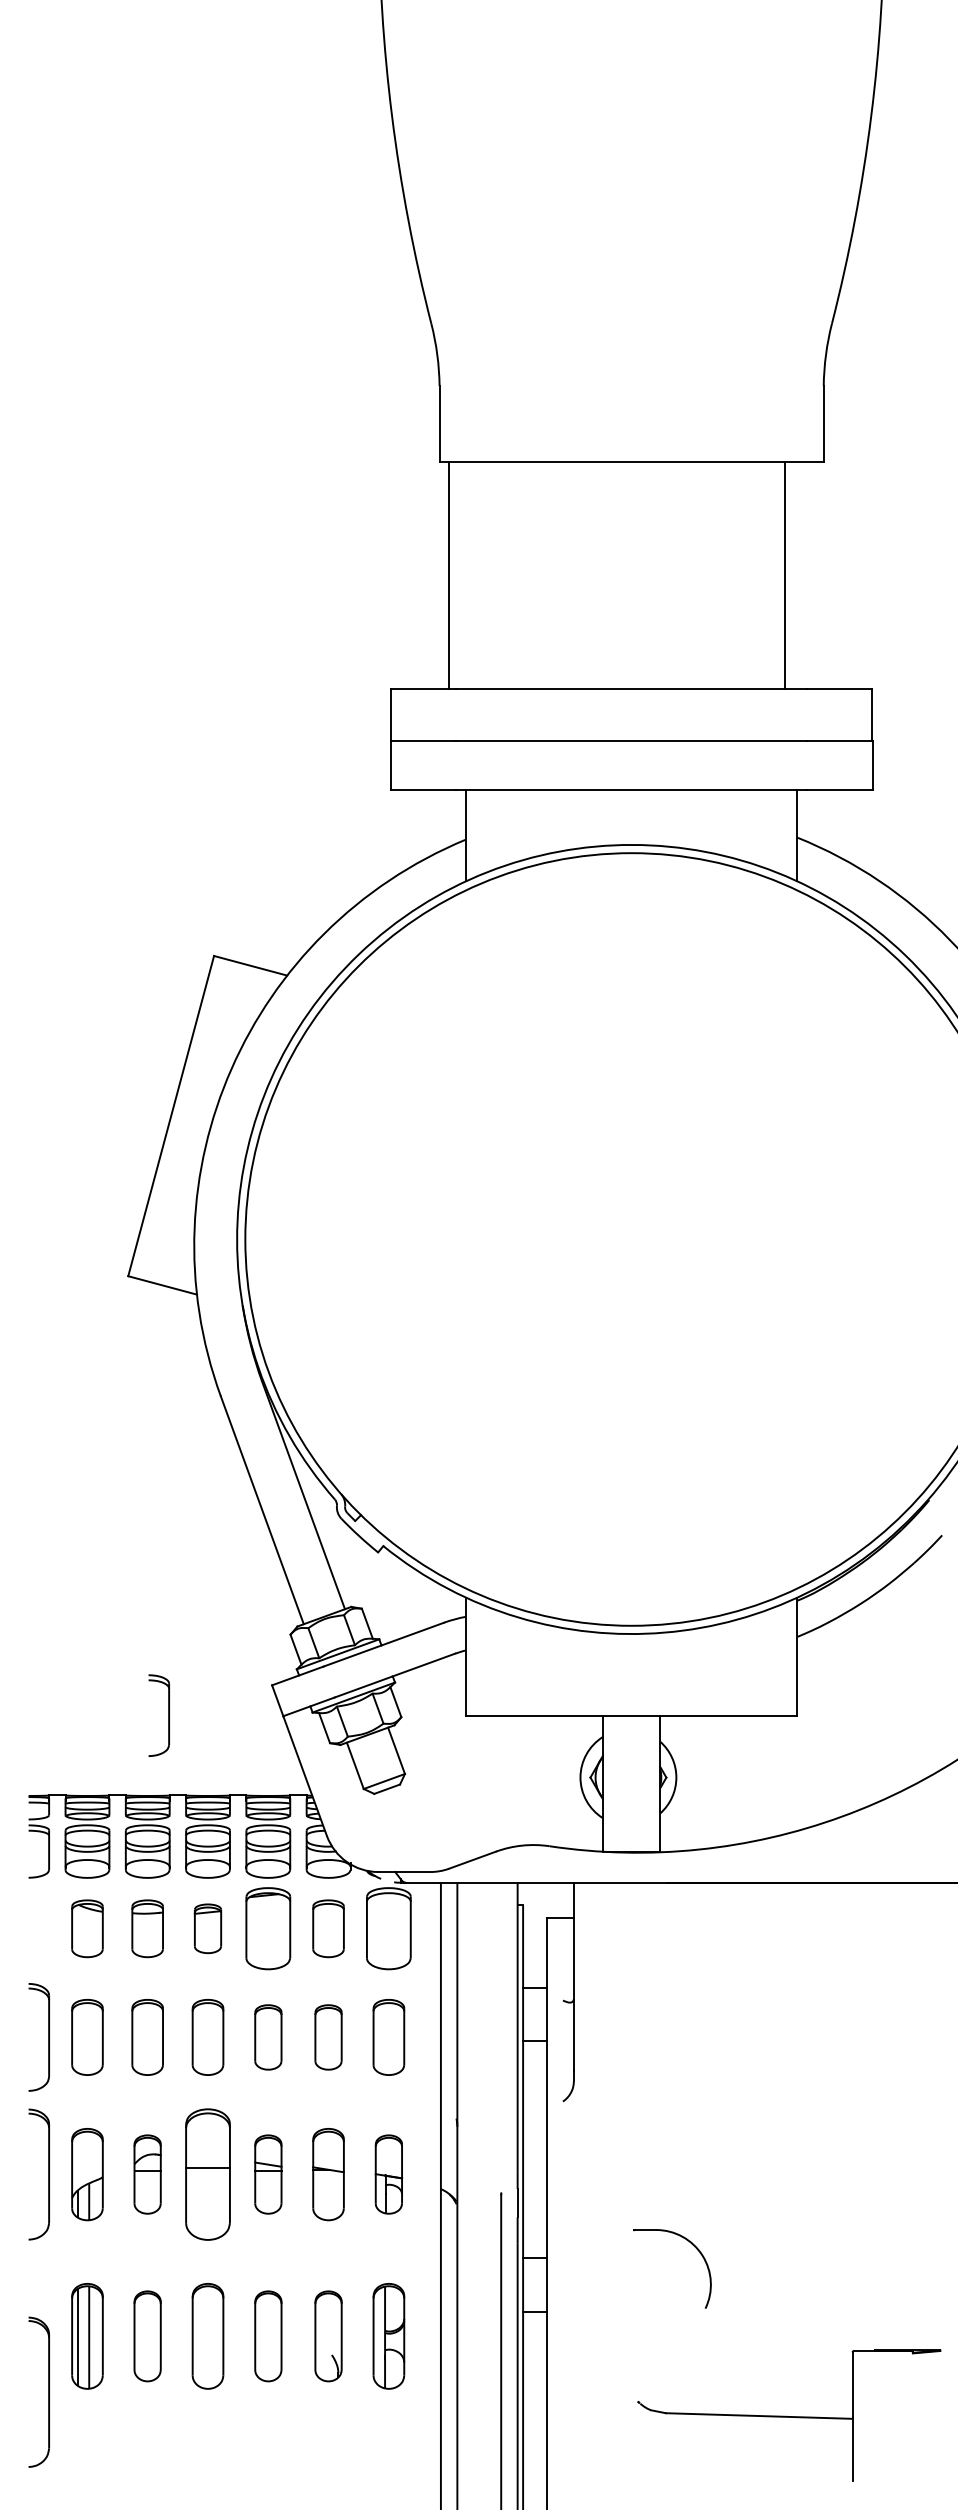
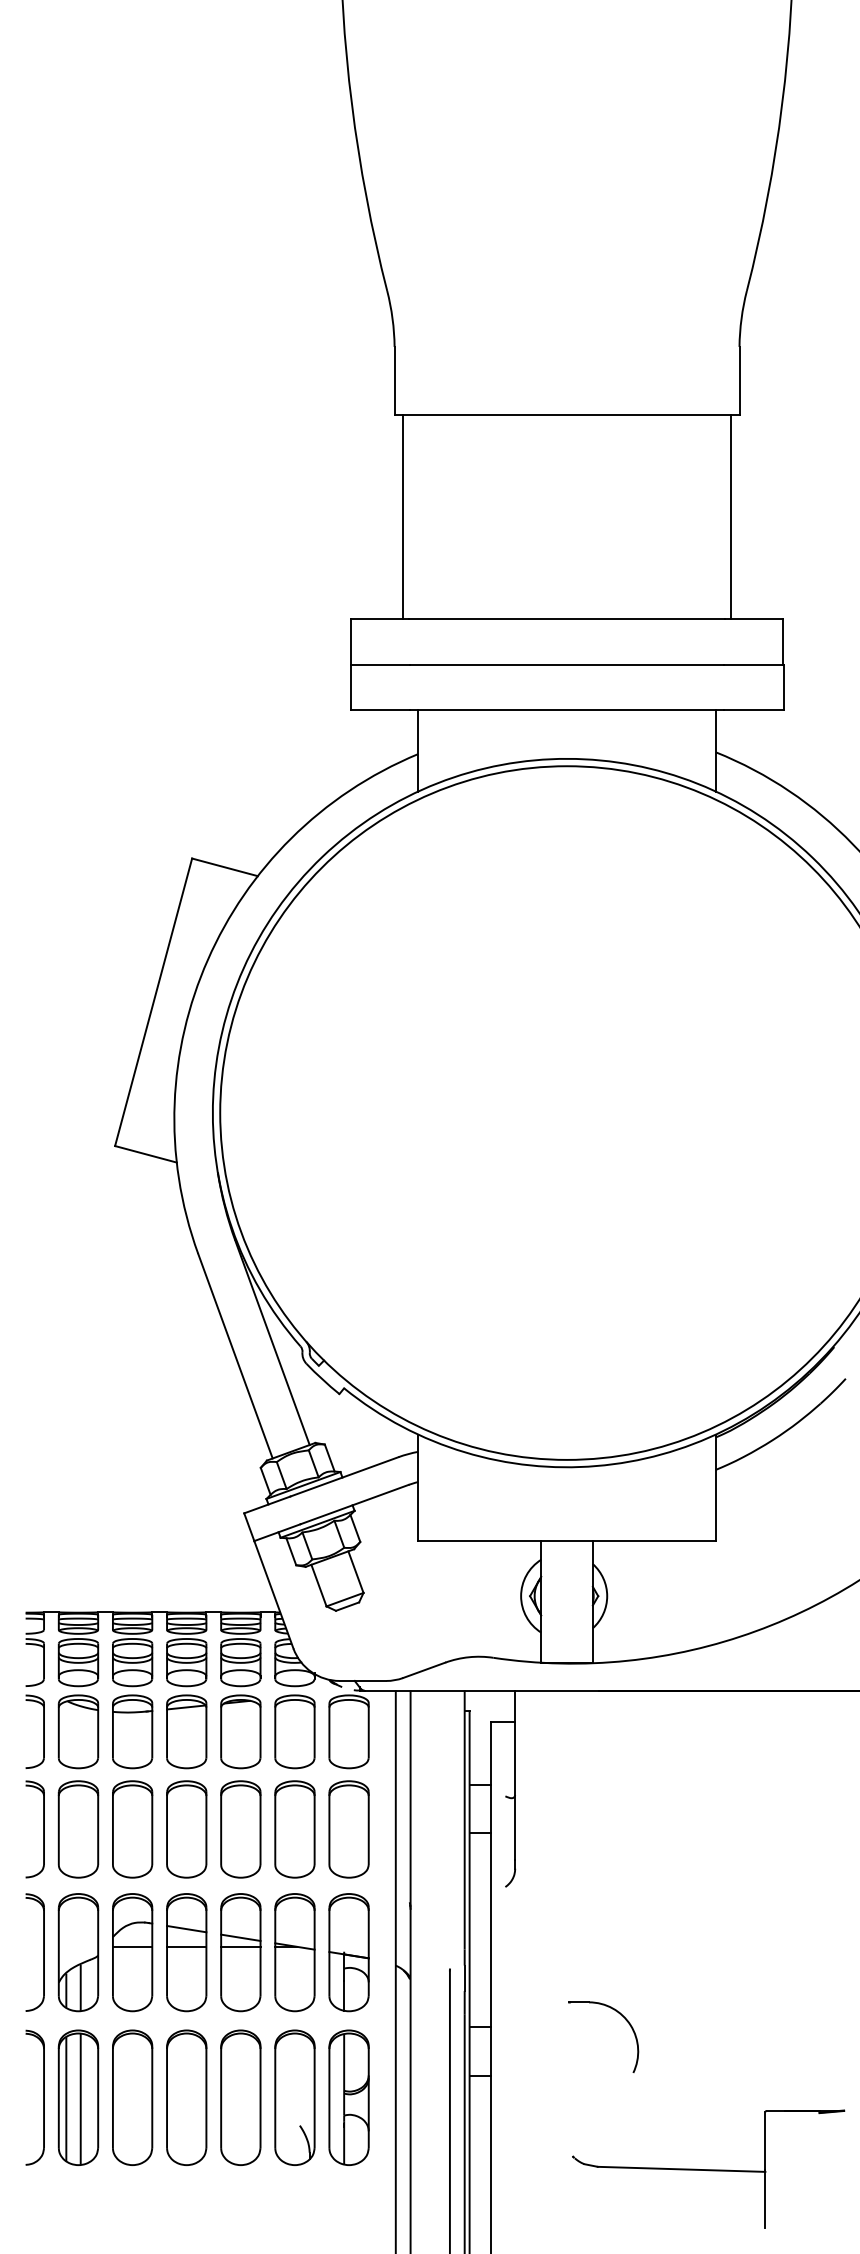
line: (784, 574) -> (731, 516), moved
part: (168, 1715) -> (43, 1731), moved
part: (87, 1928) -> (78, 1731), size x1.43
part: (147, 1928) -> (132, 1731), size x1.43
part: (207, 1928) -> (186, 1731), size x1.67
part: (328, 1928) -> (294, 1731), size x1.43
part: (87, 2037) -> (78, 1829), size x1.43
part: (147, 2037) -> (132, 1829), size x1.43
part: (207, 2037) -> (186, 1829), size x1.43
part: (268, 2037) -> (241, 1829), size x1.67
part: (328, 2037) -> (294, 1829), size x1.67
part: (388, 2037) -> (348, 1829), size x1.43
line: (207, 2147) -> (186, 1928), added
part: (87, 2174) -> (78, 1952), size x1.43
part: (147, 2174) -> (132, 1952), size x1.67
part: (268, 2174) -> (241, 1952), size x1.67
part: (328, 2174) -> (294, 1952), size x1.43
part: (388, 2174) -> (348, 1952), size x1.67
part: (87, 2336) -> (78, 2097), size x1.43
part: (147, 2336) -> (132, 2097), size x1.67
part: (207, 2336) -> (186, 2097), size x1.43
part: (268, 2336) -> (241, 2097), size x1.67
part: (328, 2336) -> (294, 2097), size x1.67
part: (388, 2336) -> (348, 2097), size x1.43
part: (48, 2391) -> (43, 2097), moved

